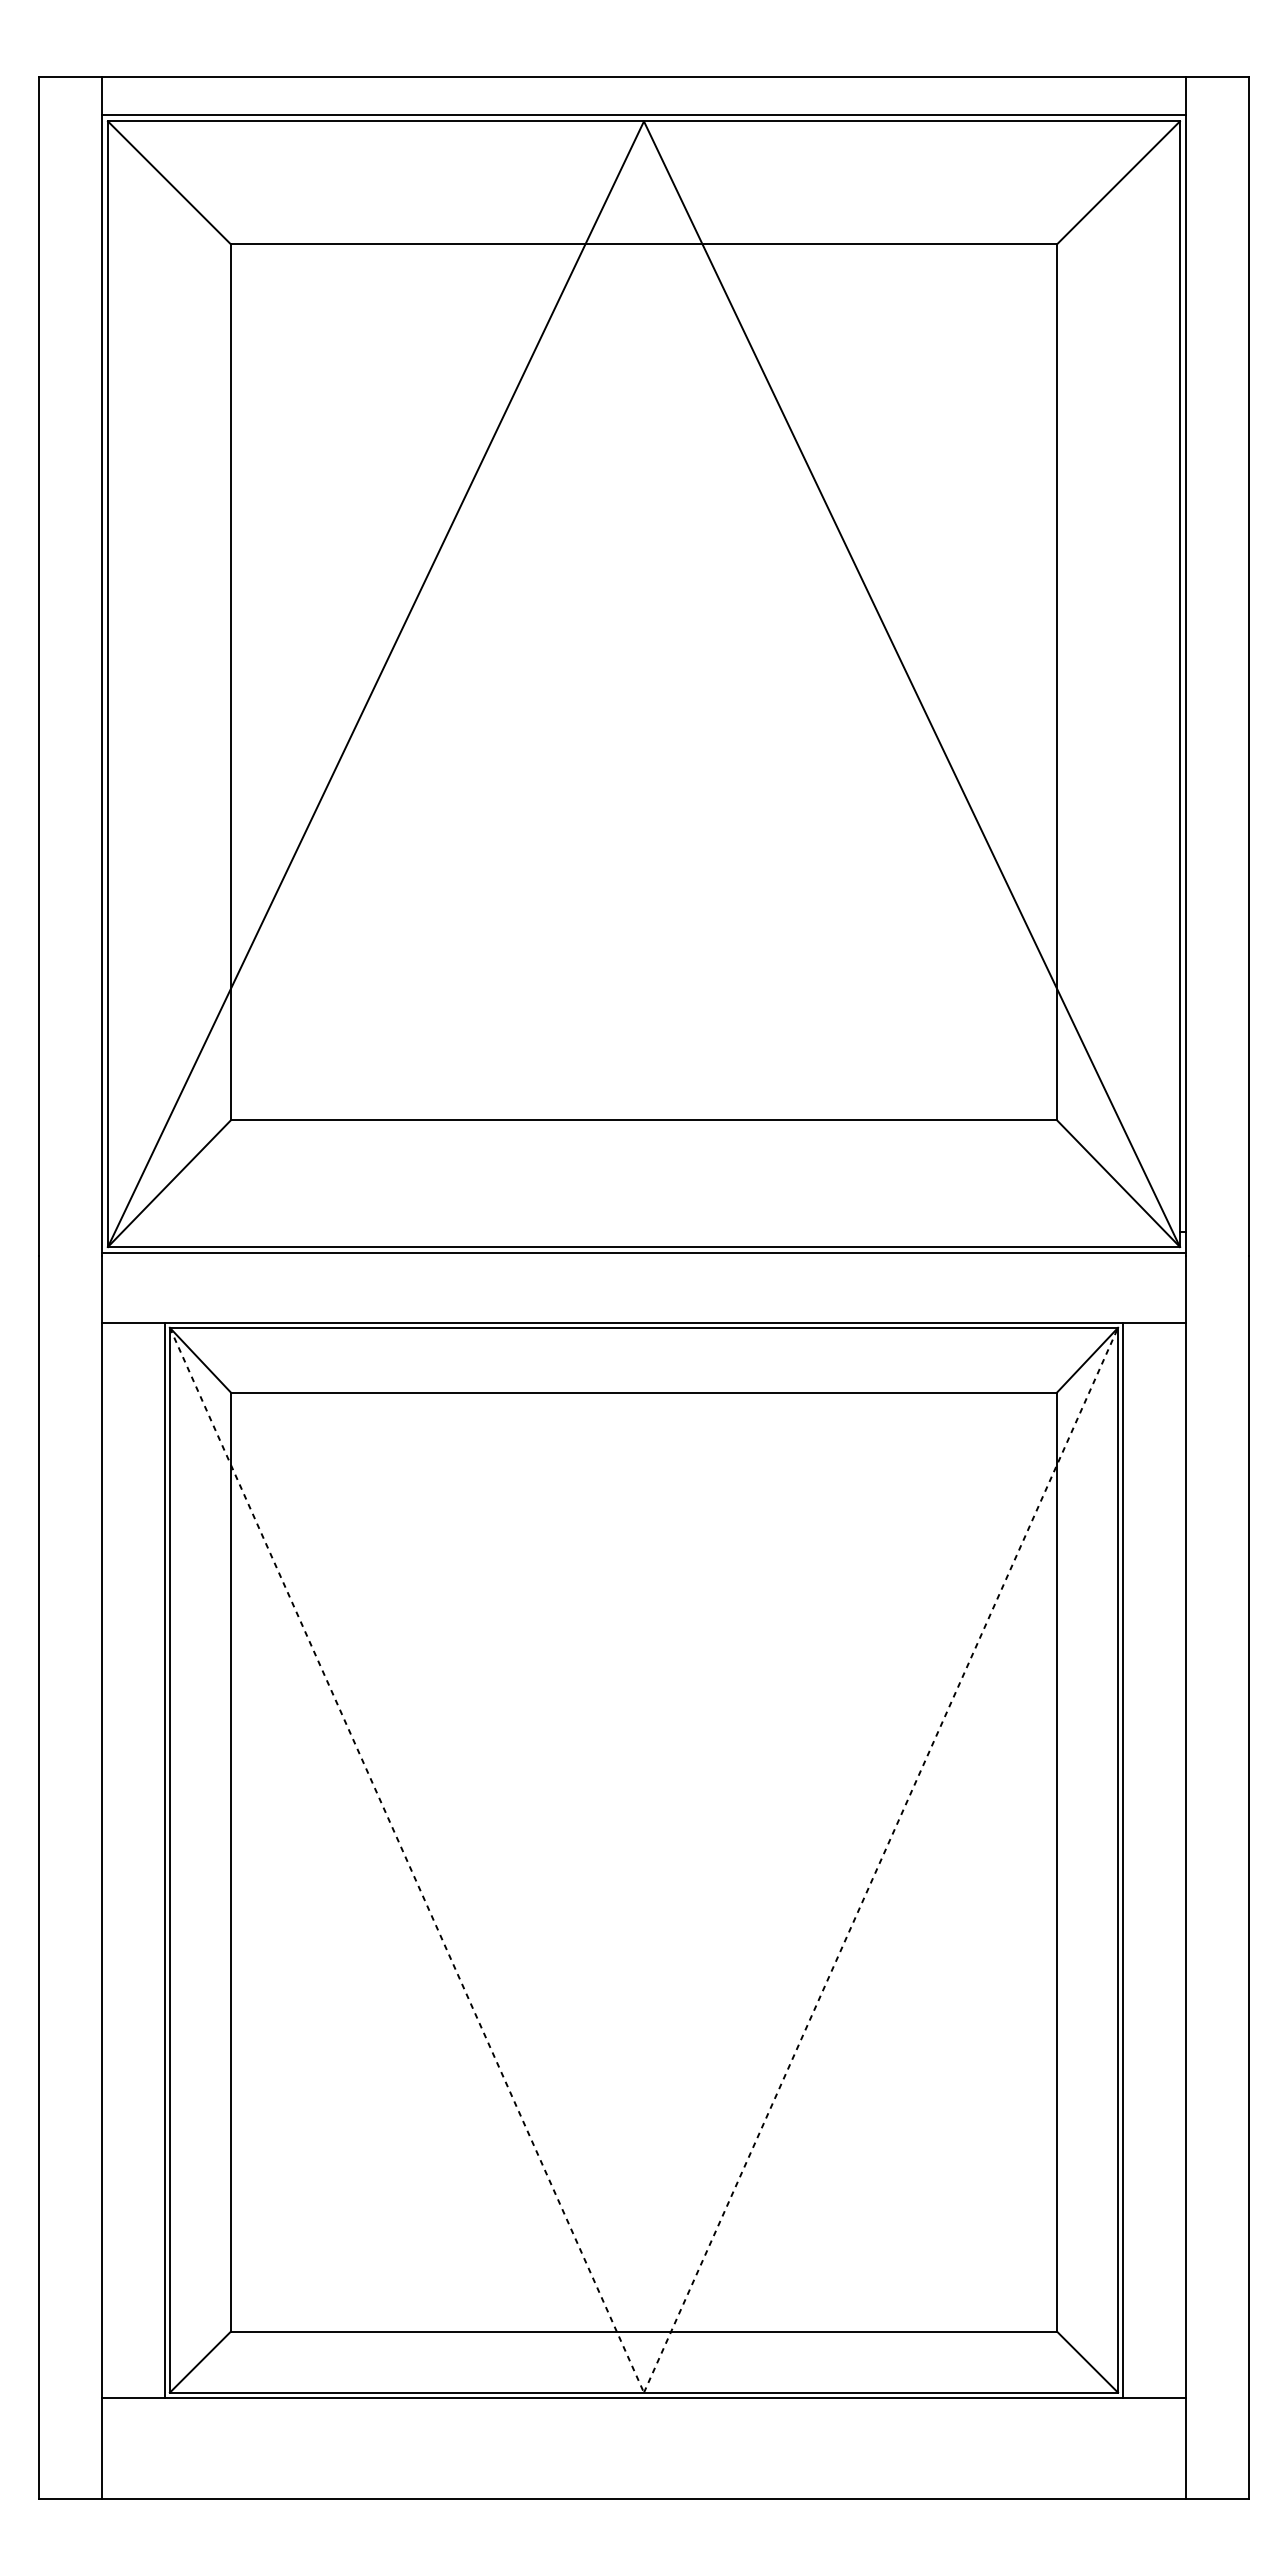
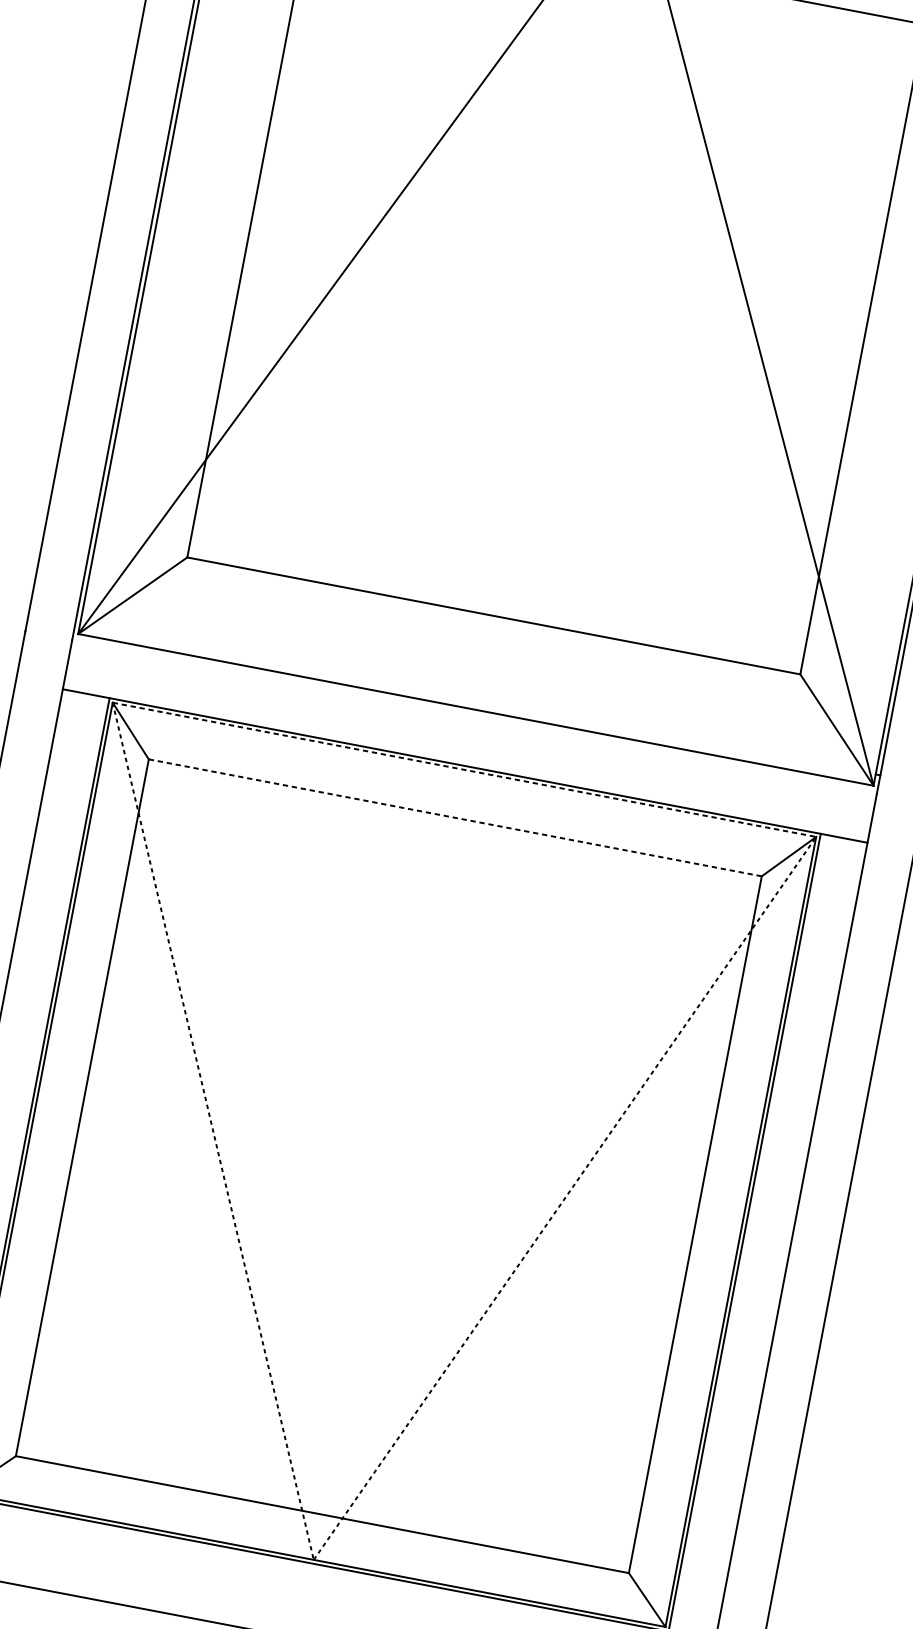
line: (643, 1253) -> (474, 714), removed
line: (644, 1327) -> (464, 769), solid -> dashed
line: (644, 1392) -> (455, 817), solid -> dashed

